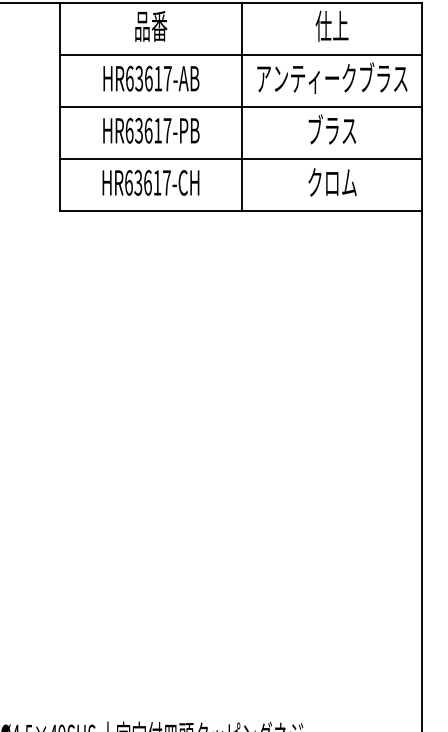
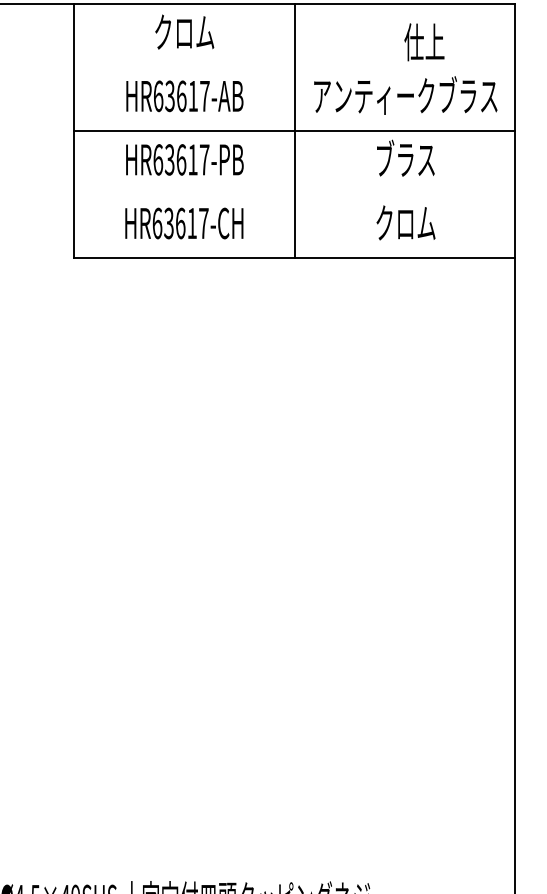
text: (151, 26) -> (184, 32), 品番 -> クロム
text: (332, 26) -> (424, 42), moved
line: (241, 55) -> (294, 67), removed
line: (241, 159) -> (294, 194), removed

